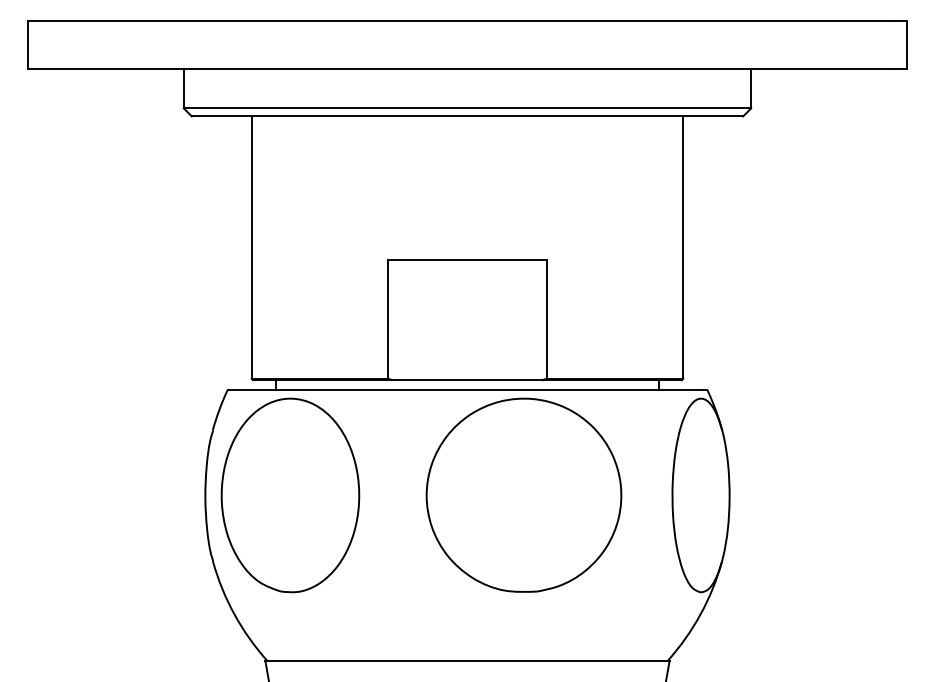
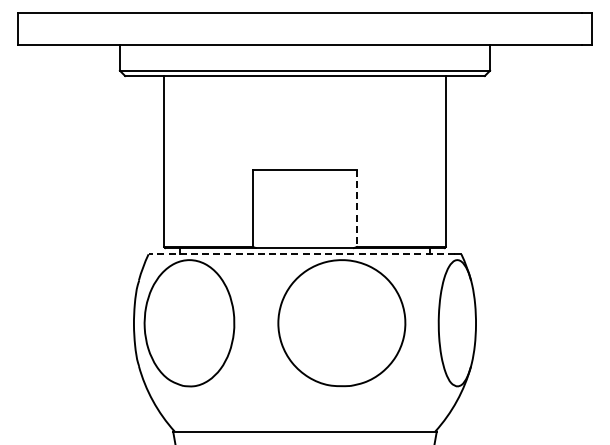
line: (546, 319) -> (356, 208), solid -> dashed
line: (462, 390) -> (301, 254), solid -> dashed

